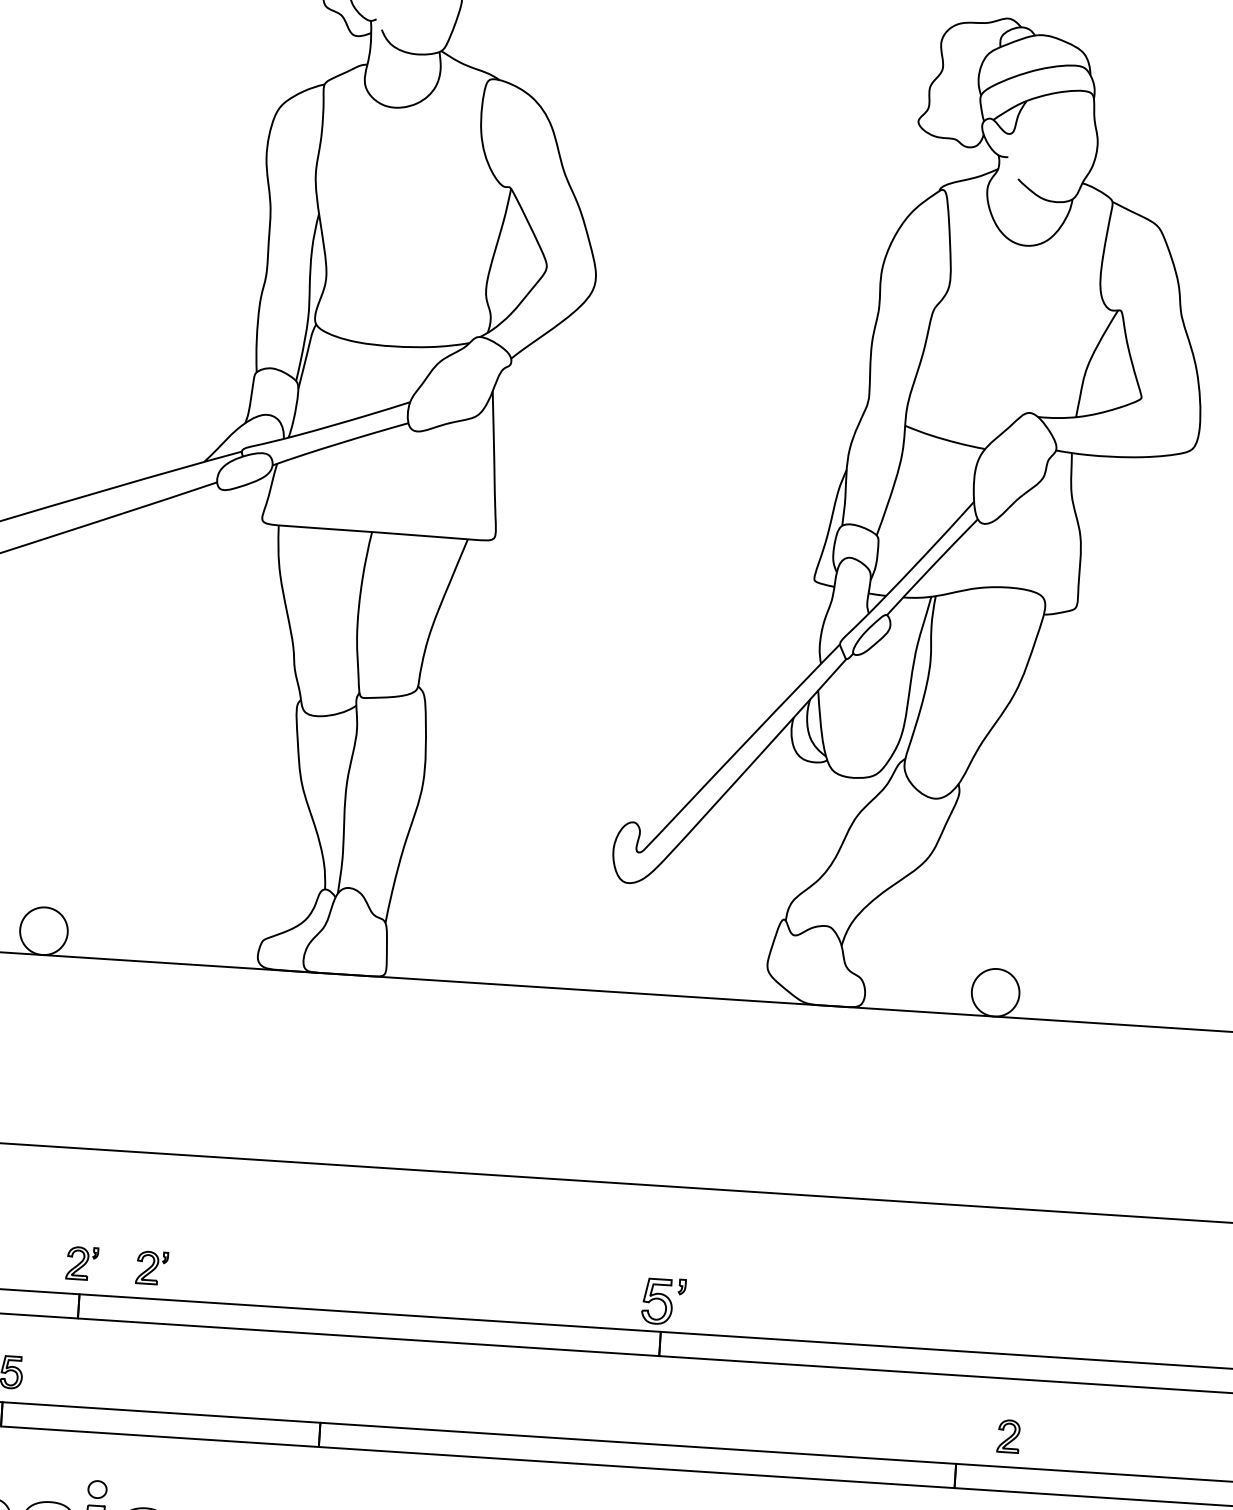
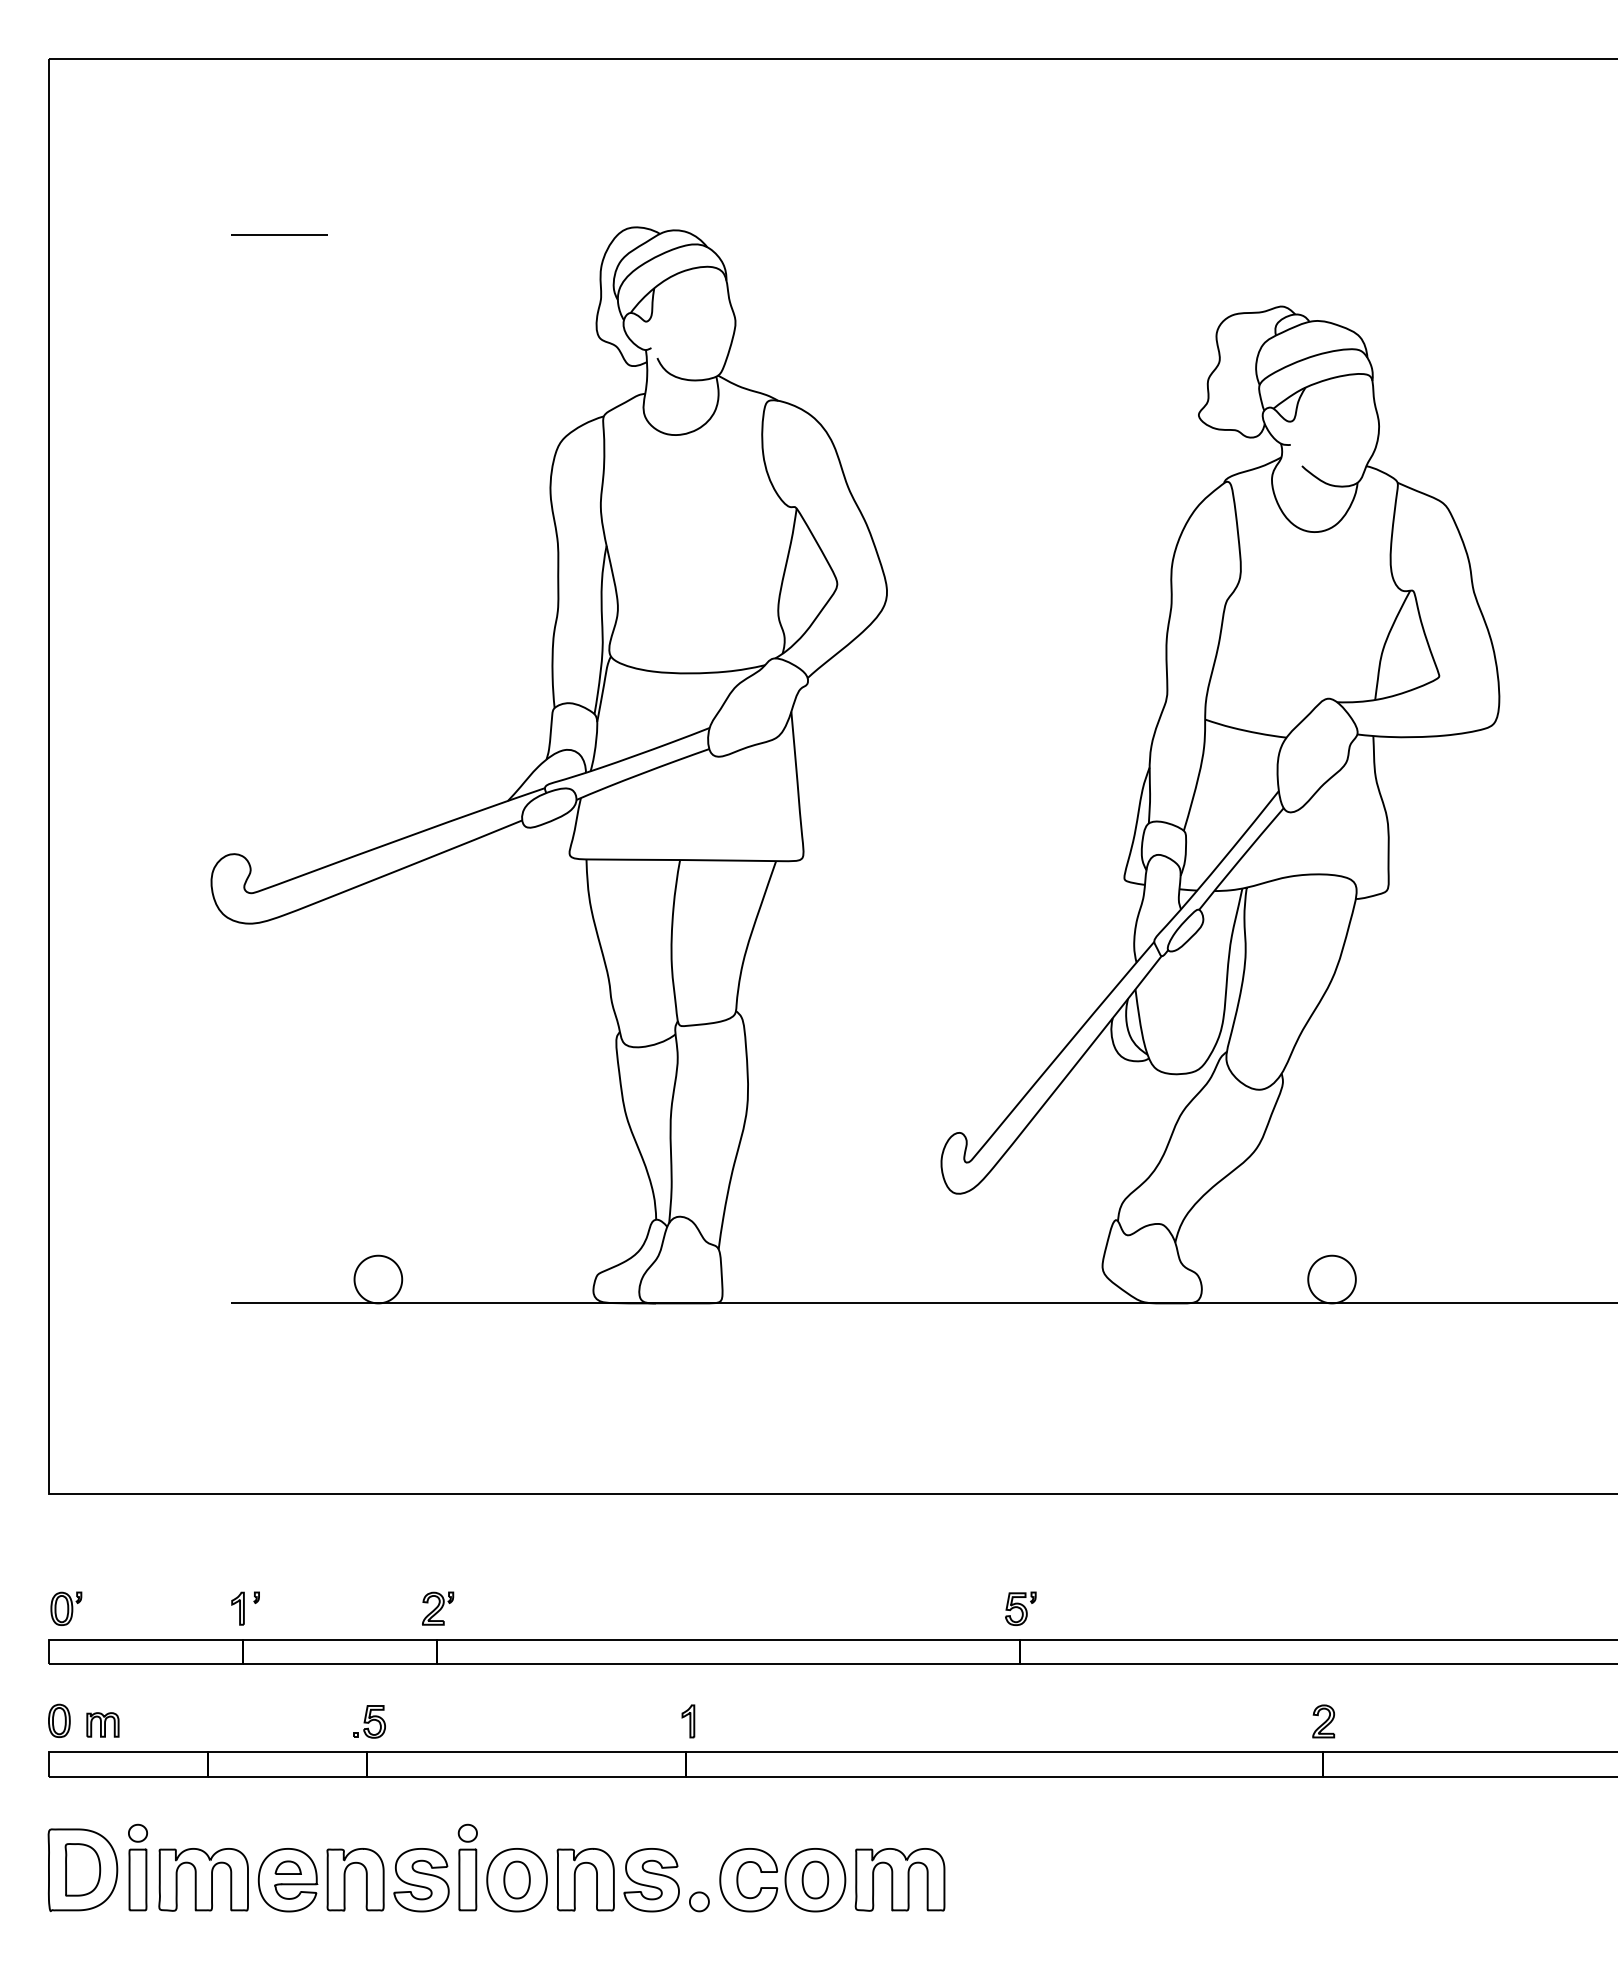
part: (152, 1267) -> (508, 1608), removed
part: (663, 1300) -> (1020, 1608), size x0.71
part: (324, 1392) -> (688, 1721), added
part: (1008, 1436) -> (1323, 1721), moved

